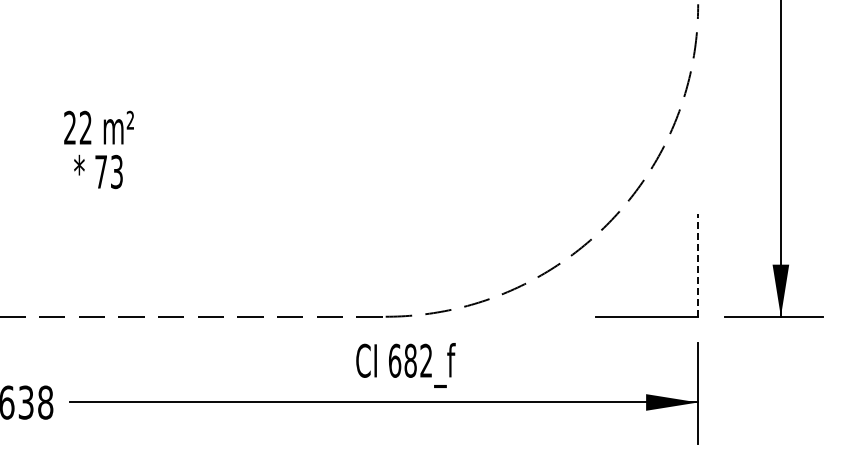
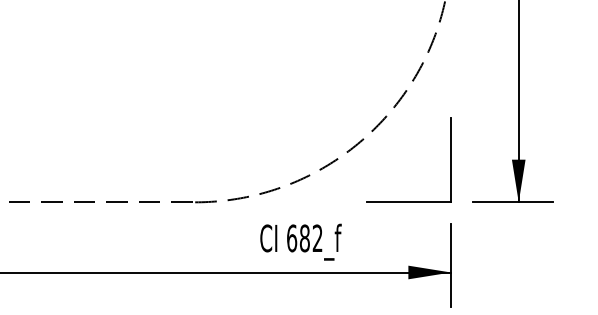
line: (698, 264) -> (451, 159), dashed -> solid
text: (405, 365) -> (300, 242), moved

